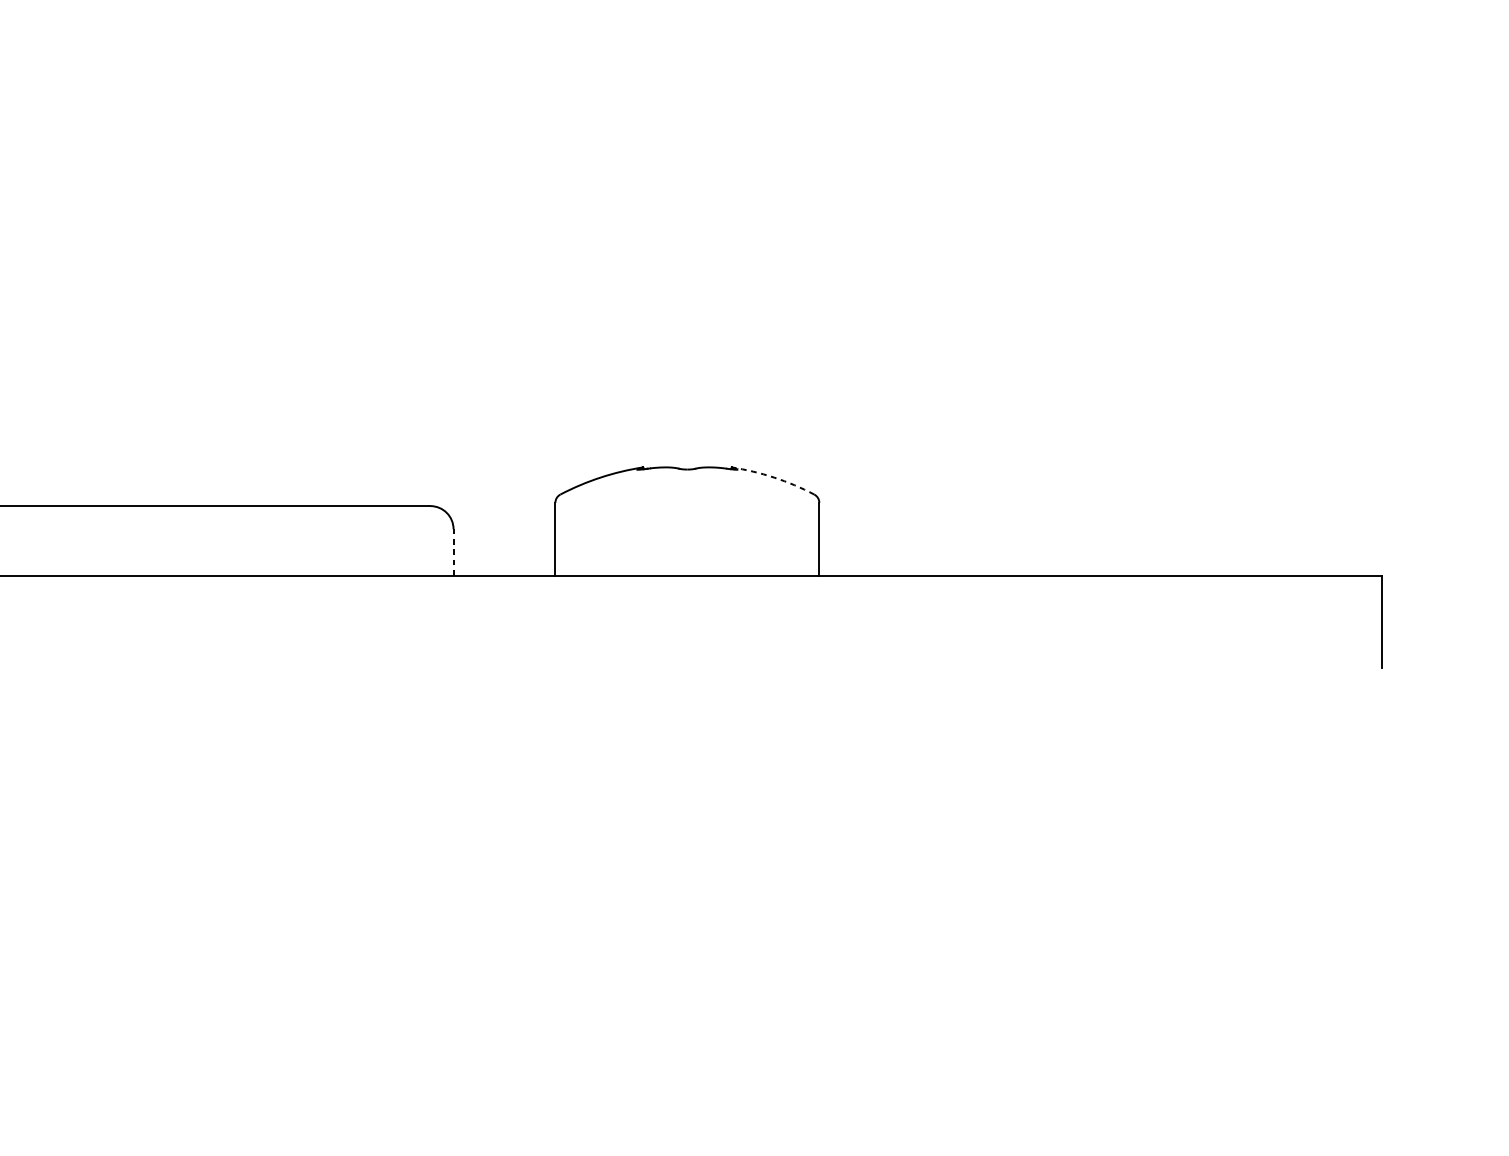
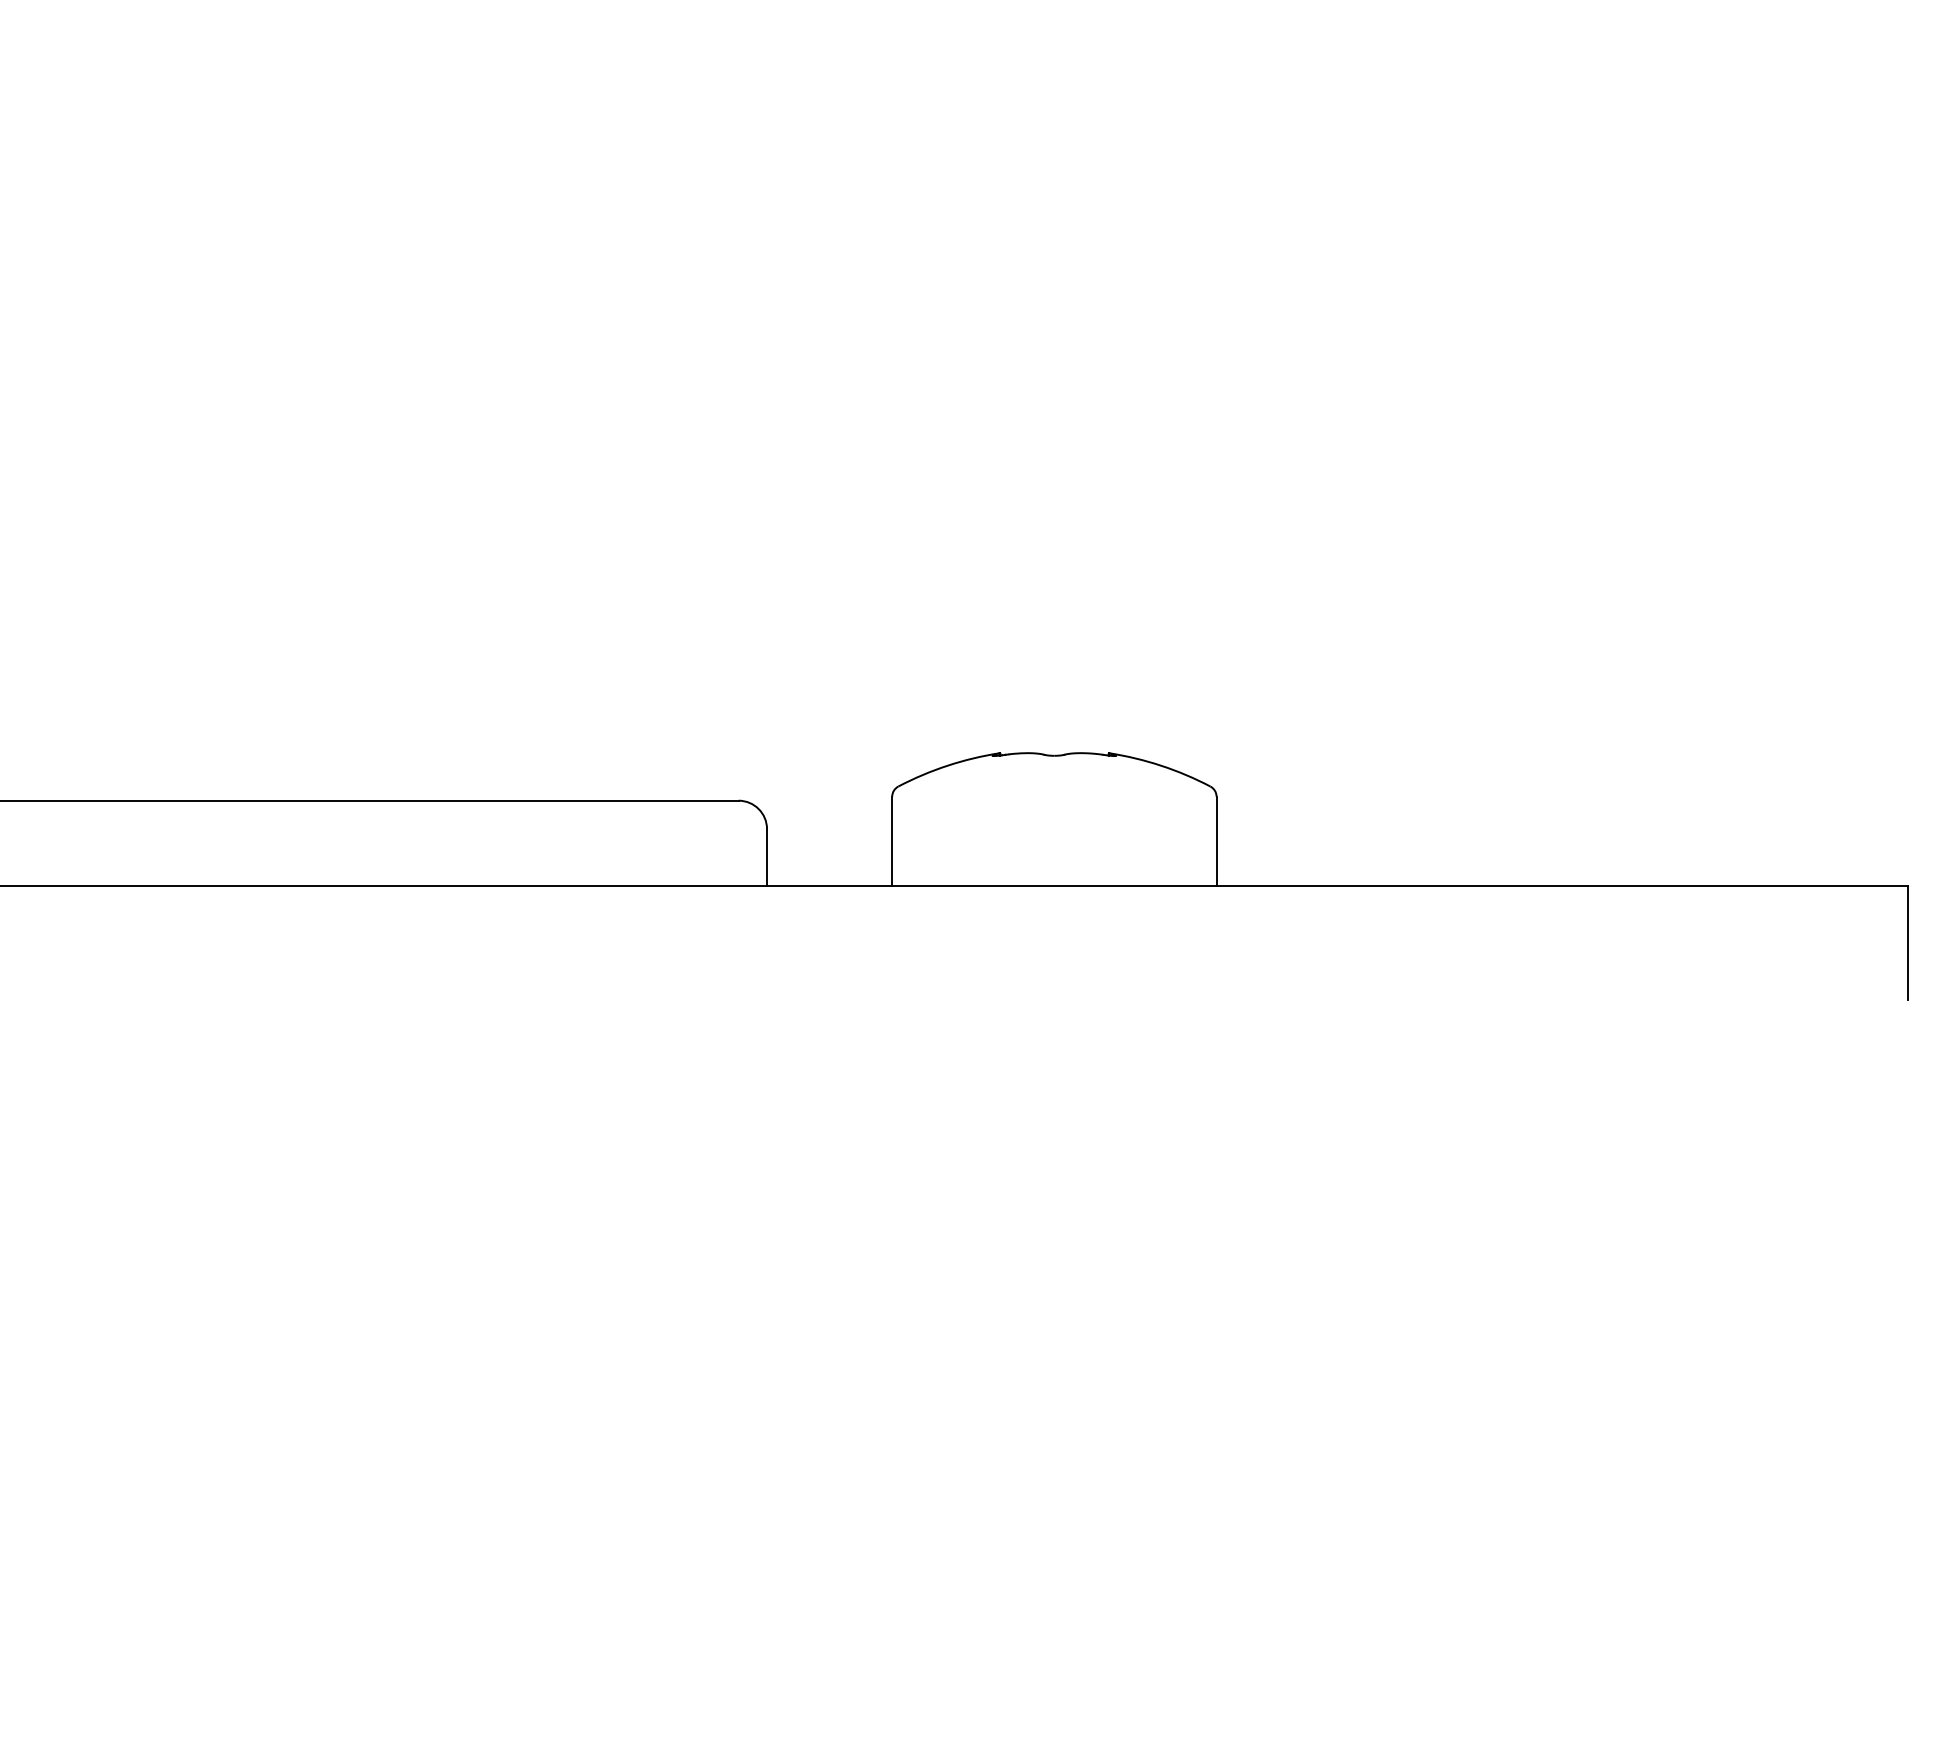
arc: (774, 477) -> (1161, 765), dashed -> solid
line: (453, 552) -> (767, 857), dashed -> solid

